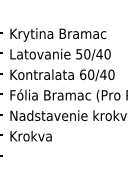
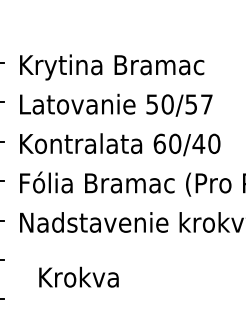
text: (103, 54) -> (198, 104), 50/40 -> 50/57
text: (30, 135) -> (77, 275), moved

